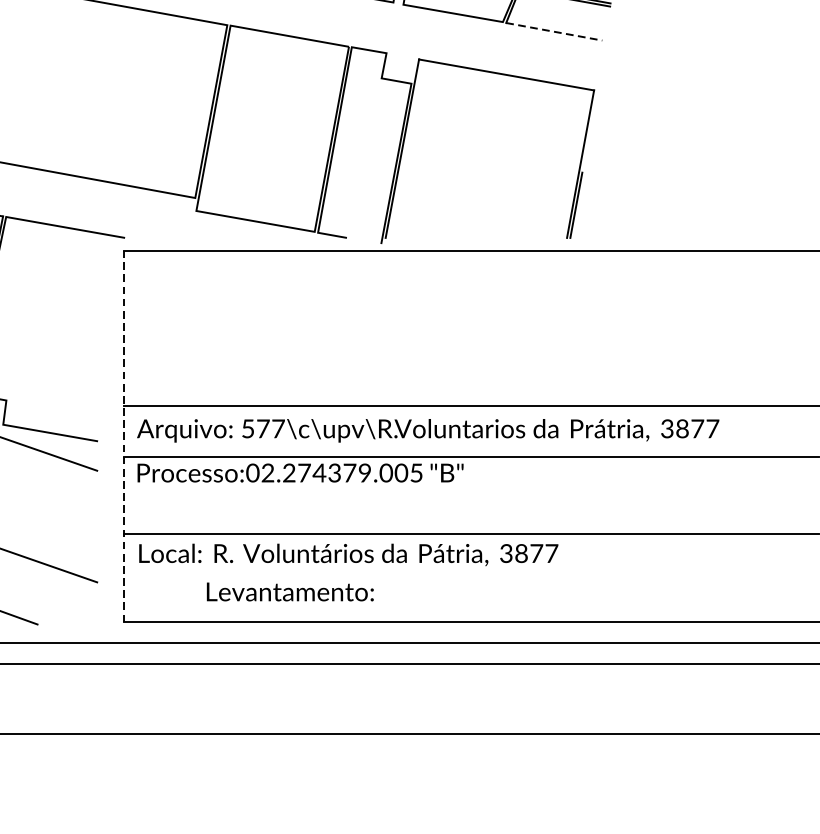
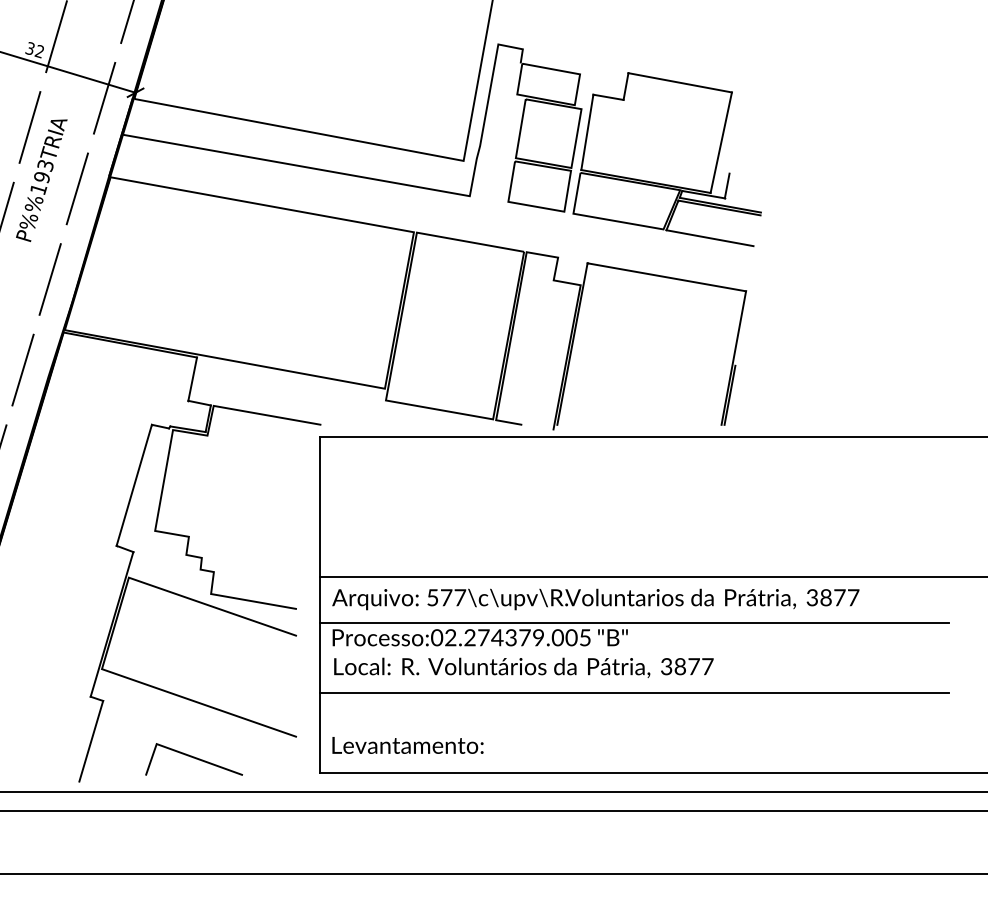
line: (554, 32) -> (710, 238), dashed -> solid
line: (124, 436) -> (320, 604), dashed -> solid
text: (348, 554) -> (523, 667), moved
text: (289, 592) -> (407, 745), moved

